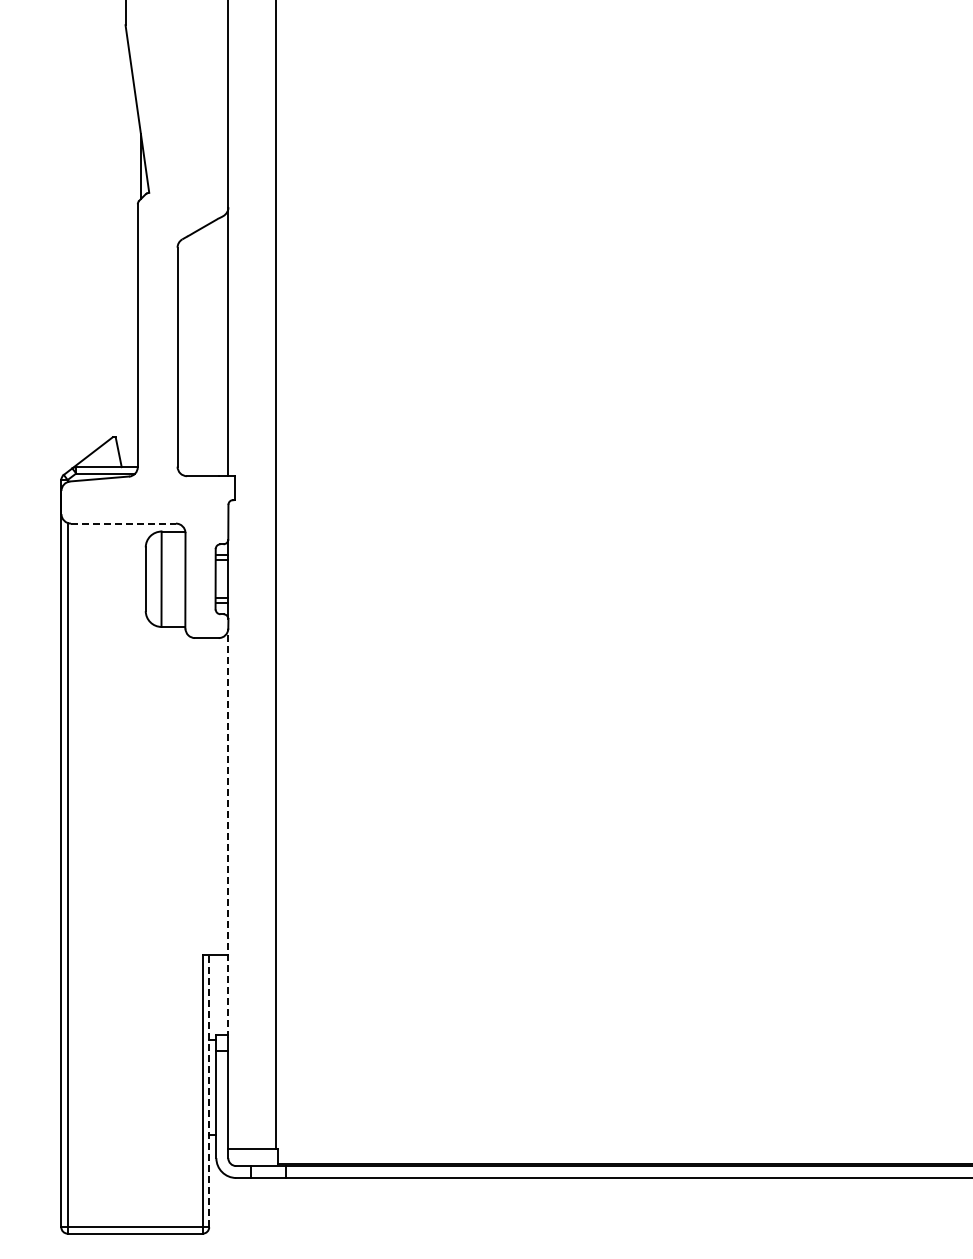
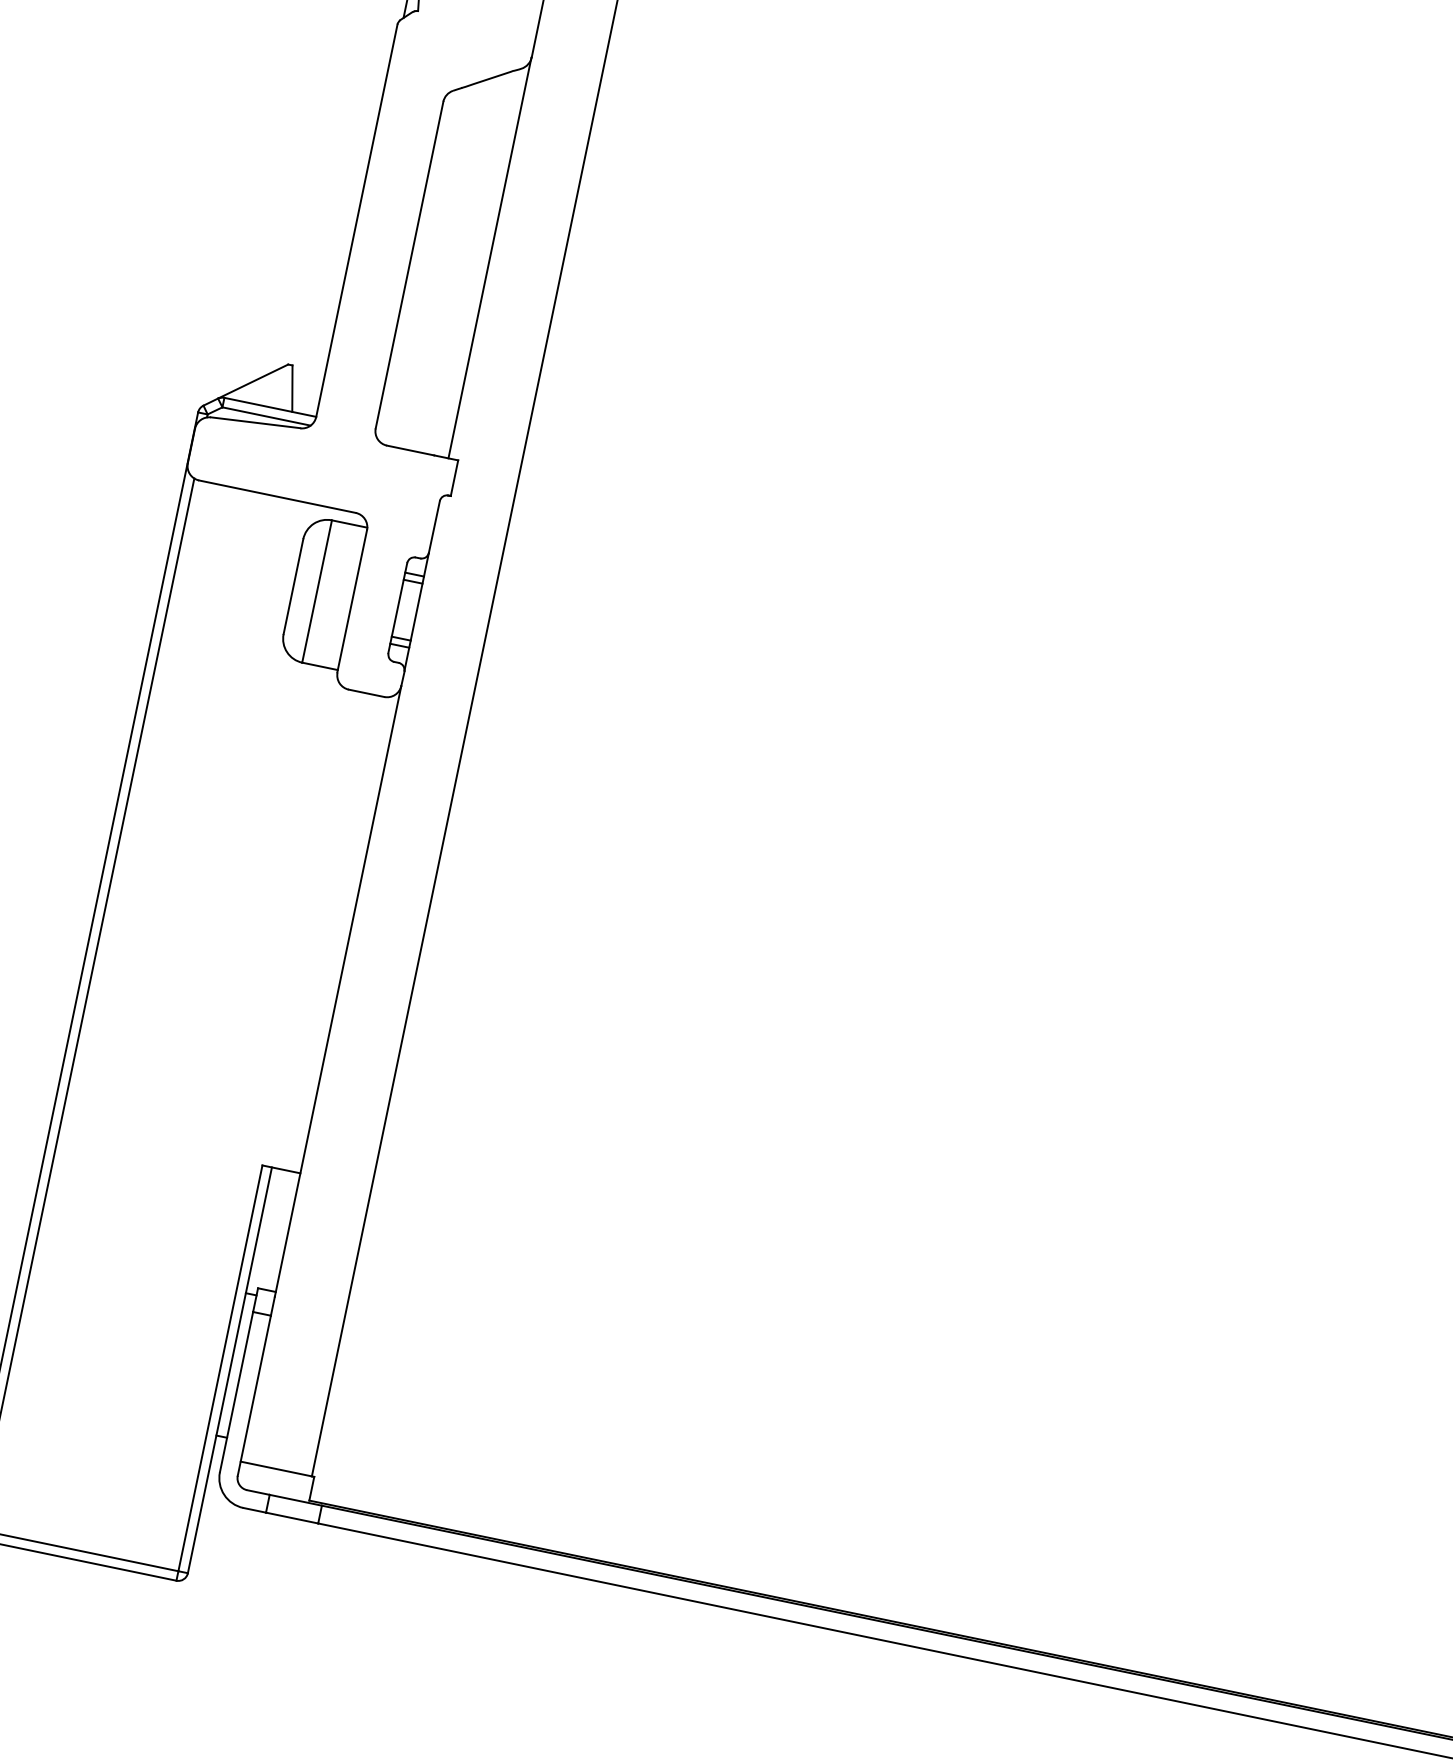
line: (123, 523) -> (277, 496), dashed -> solid
line: (228, 833) -> (338, 991), dashed -> solid
line: (209, 1091) -> (230, 1370), dashed -> solid

